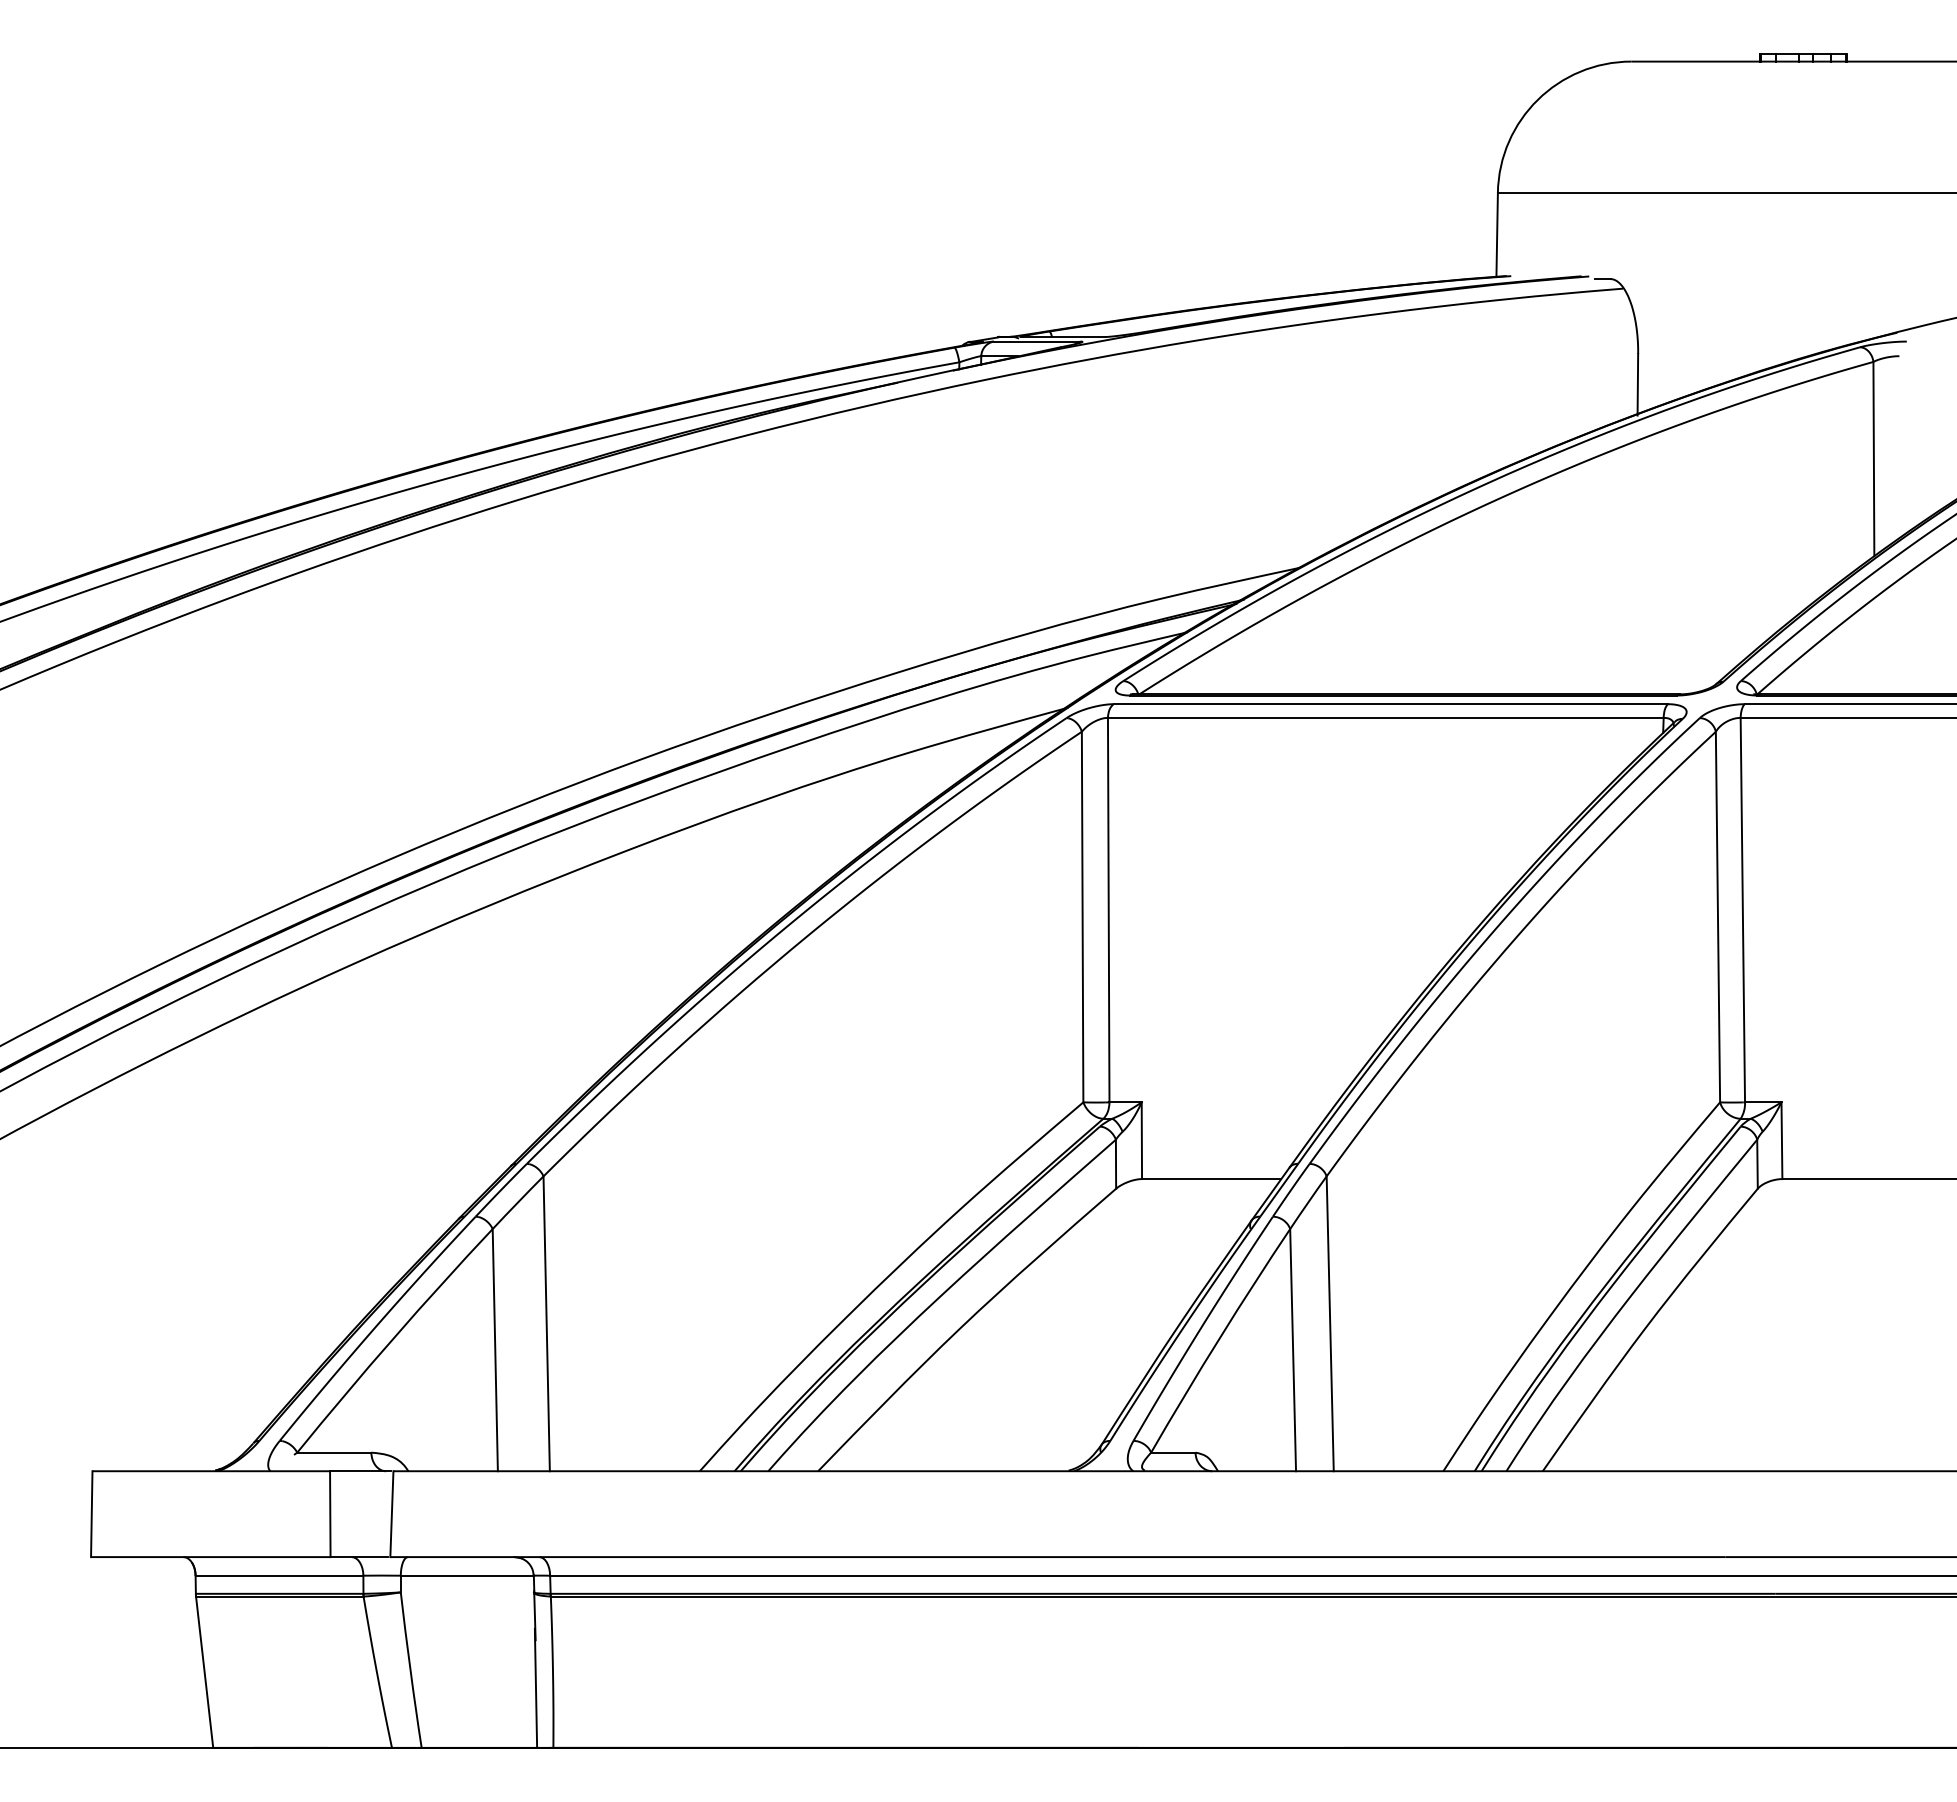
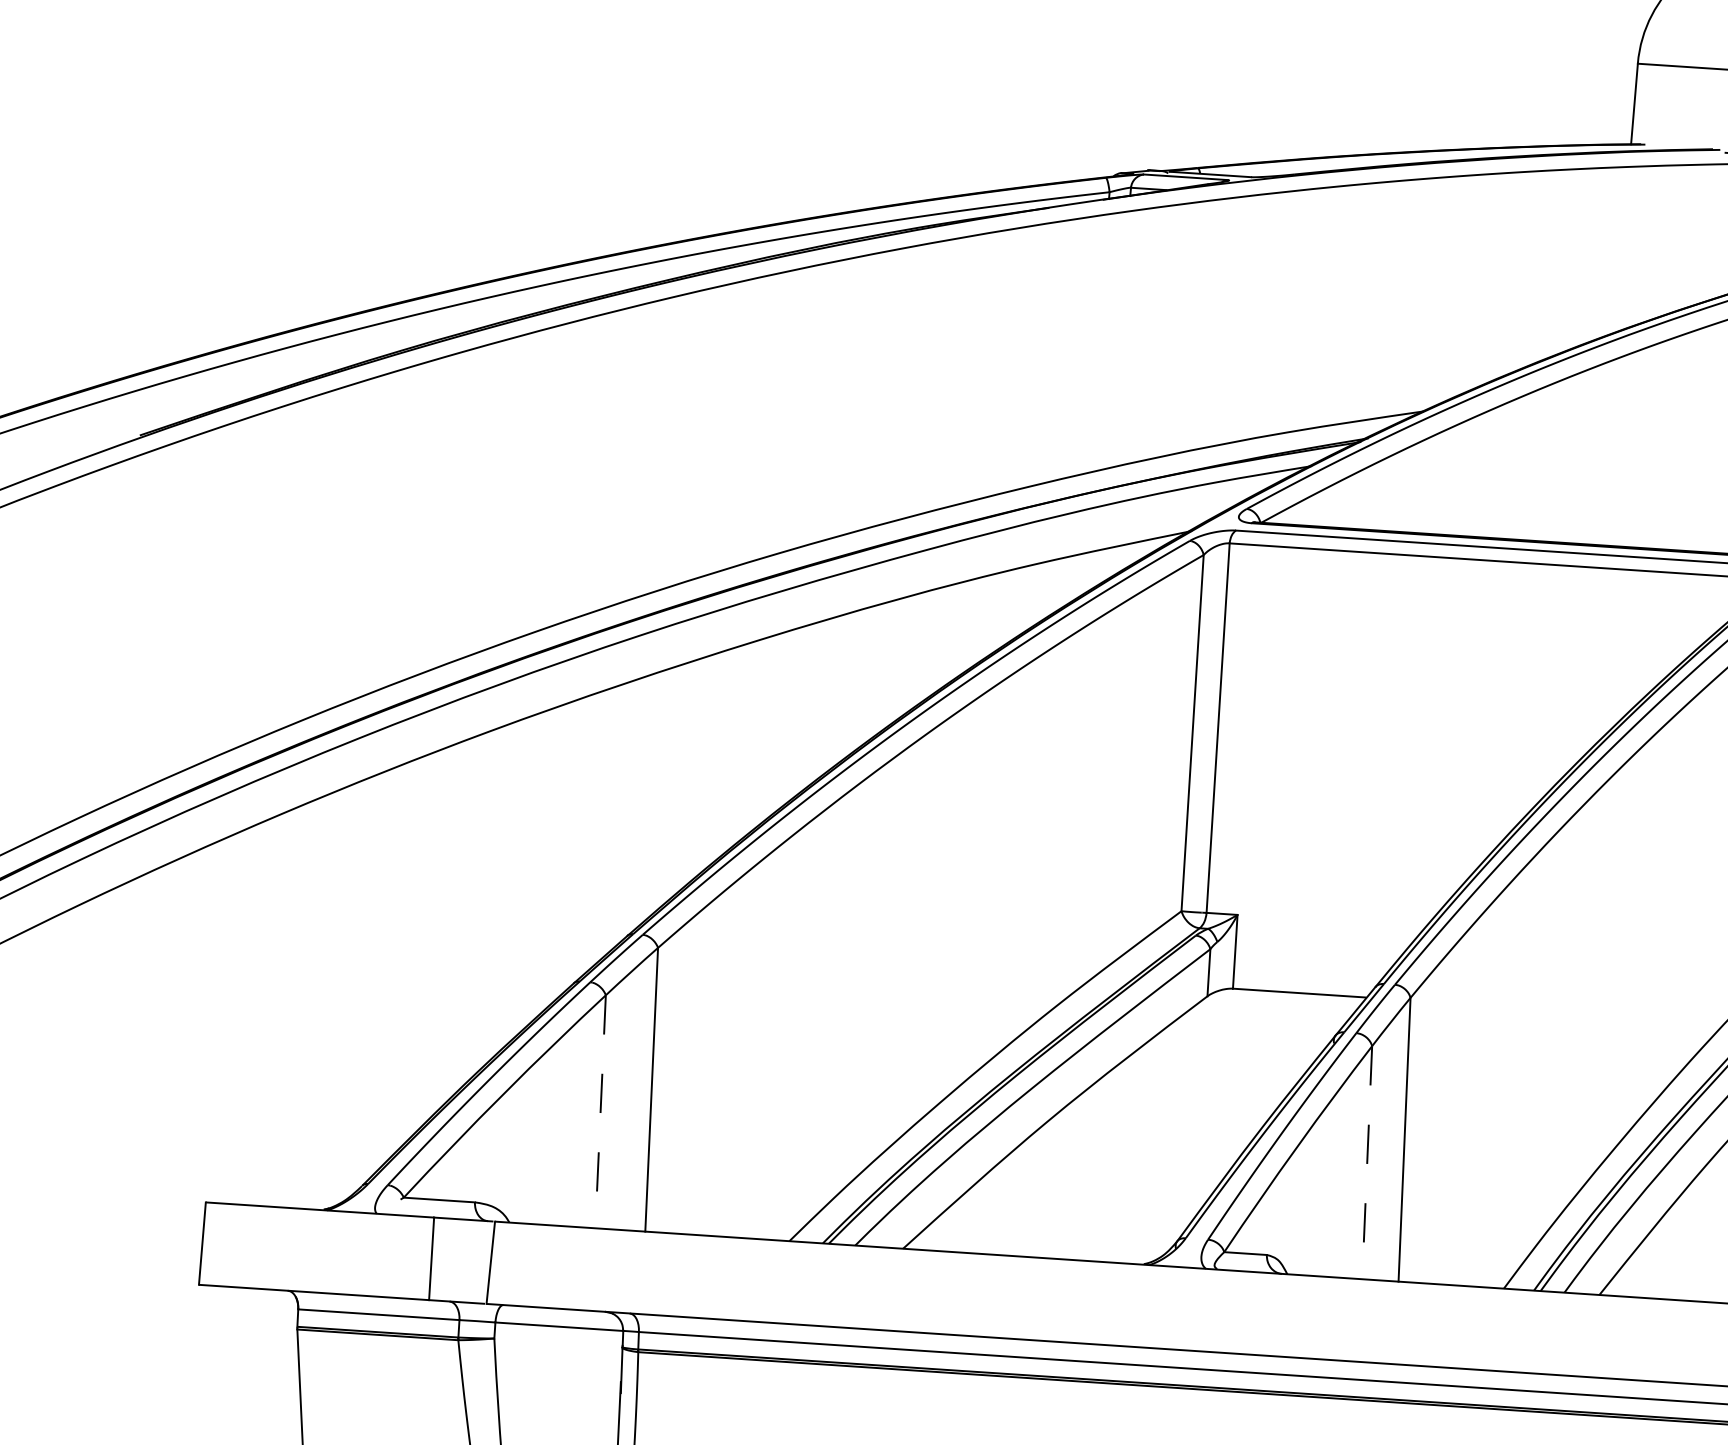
line: (495, 1350) -> (600, 1112), solid -> dashed
line: (1293, 1350) -> (1367, 1163), solid -> dashed

